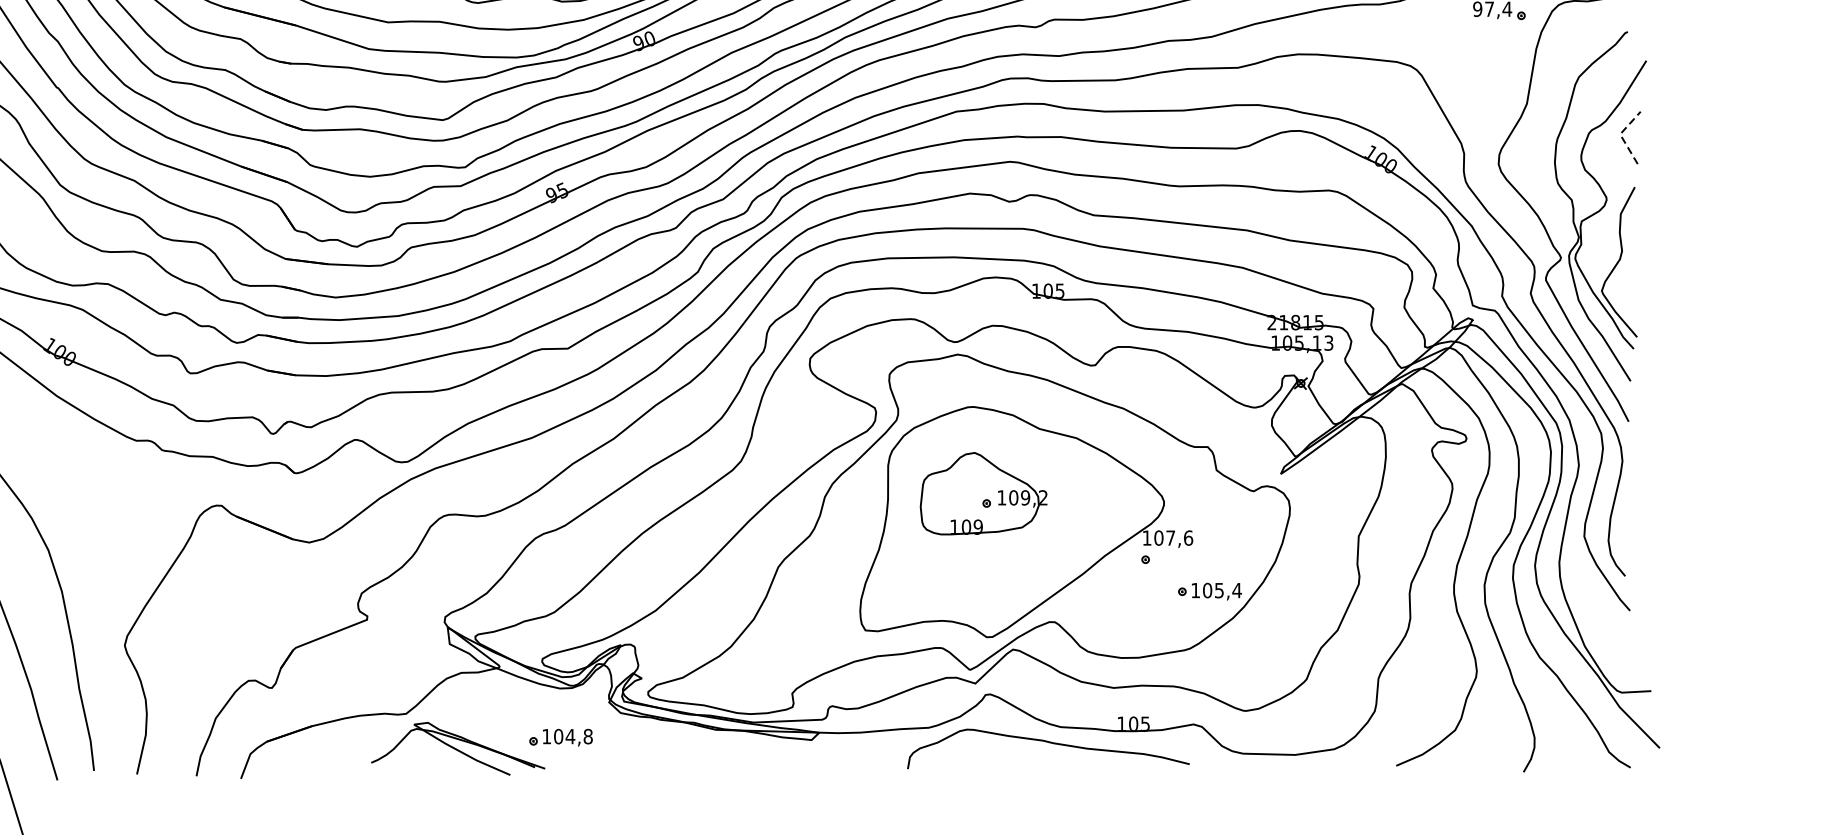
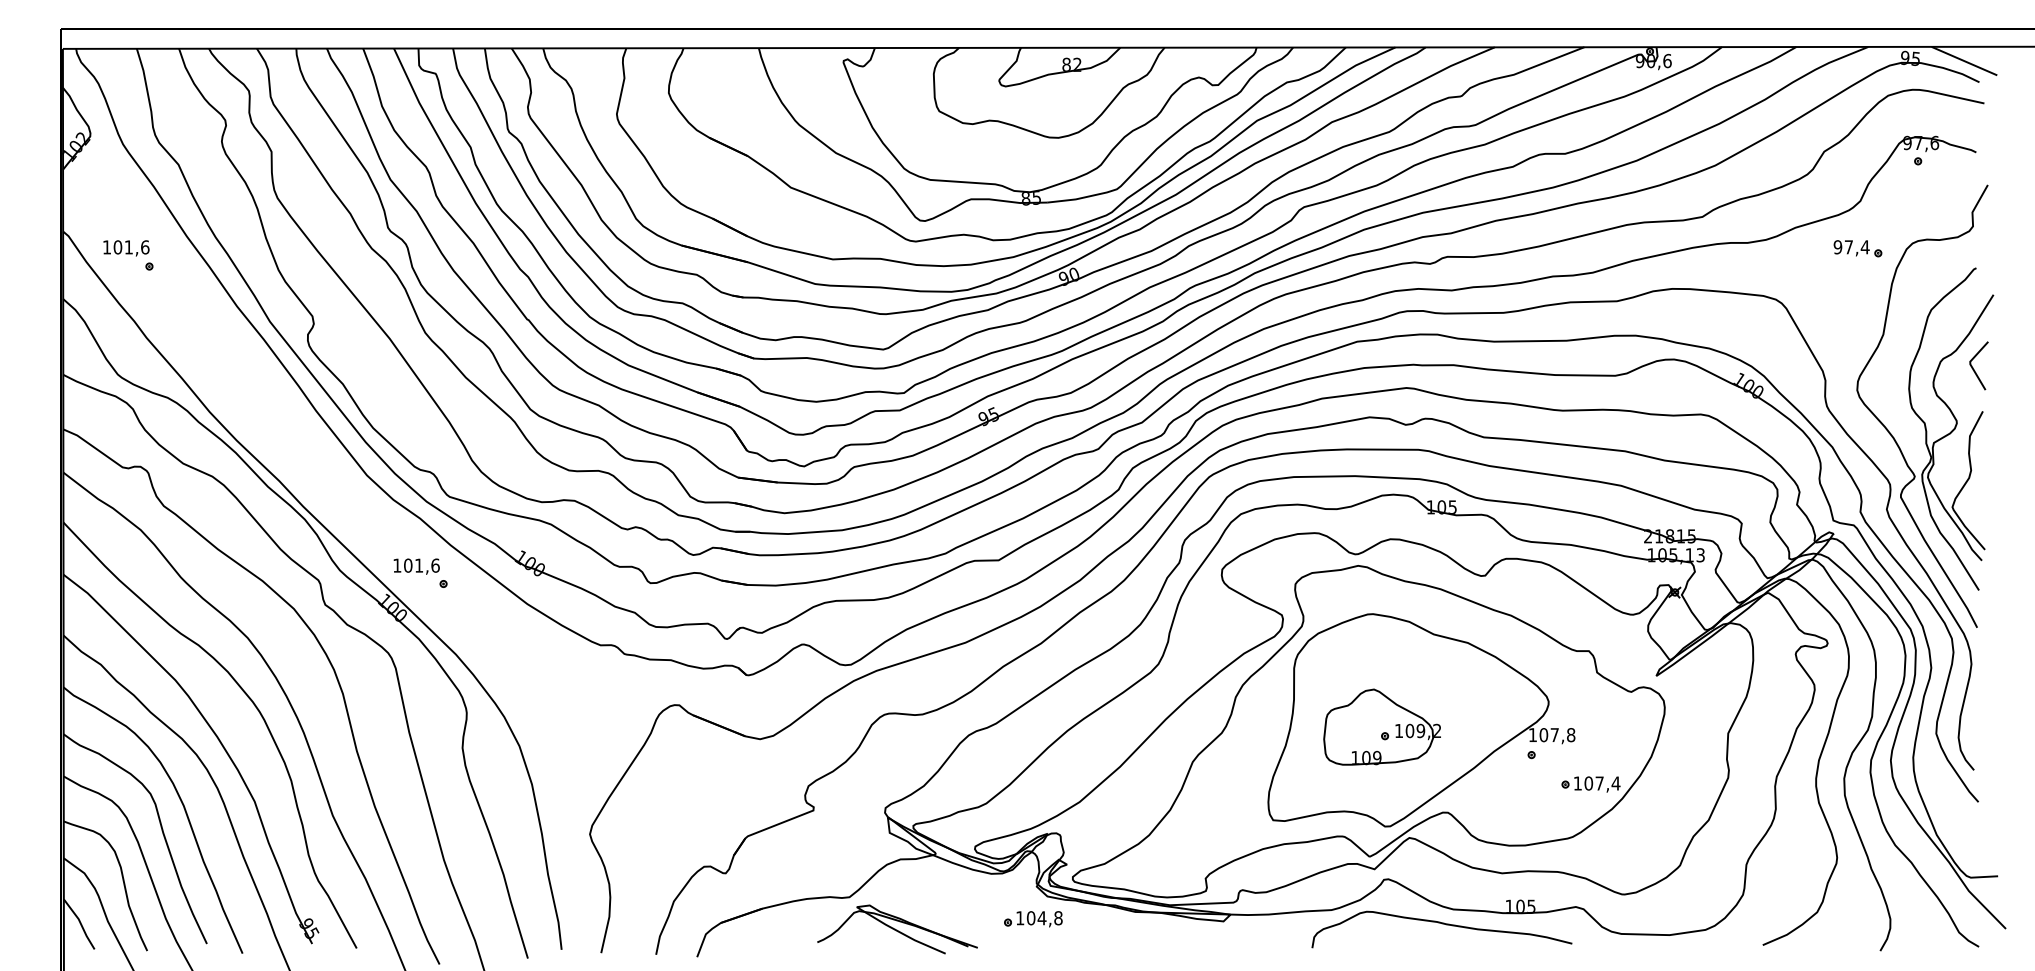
line: (1621, 136) -> (1970, 364), dashed -> solid
part: (982, 492) -> (1381, 726), moved
text: (1188, 537) -> (1571, 734), 107,6 -> 107,8
text: (1219, 590) -> (1599, 783), 105,4 -> 107,4
part: (561, 738) -> (1033, 919), moved

